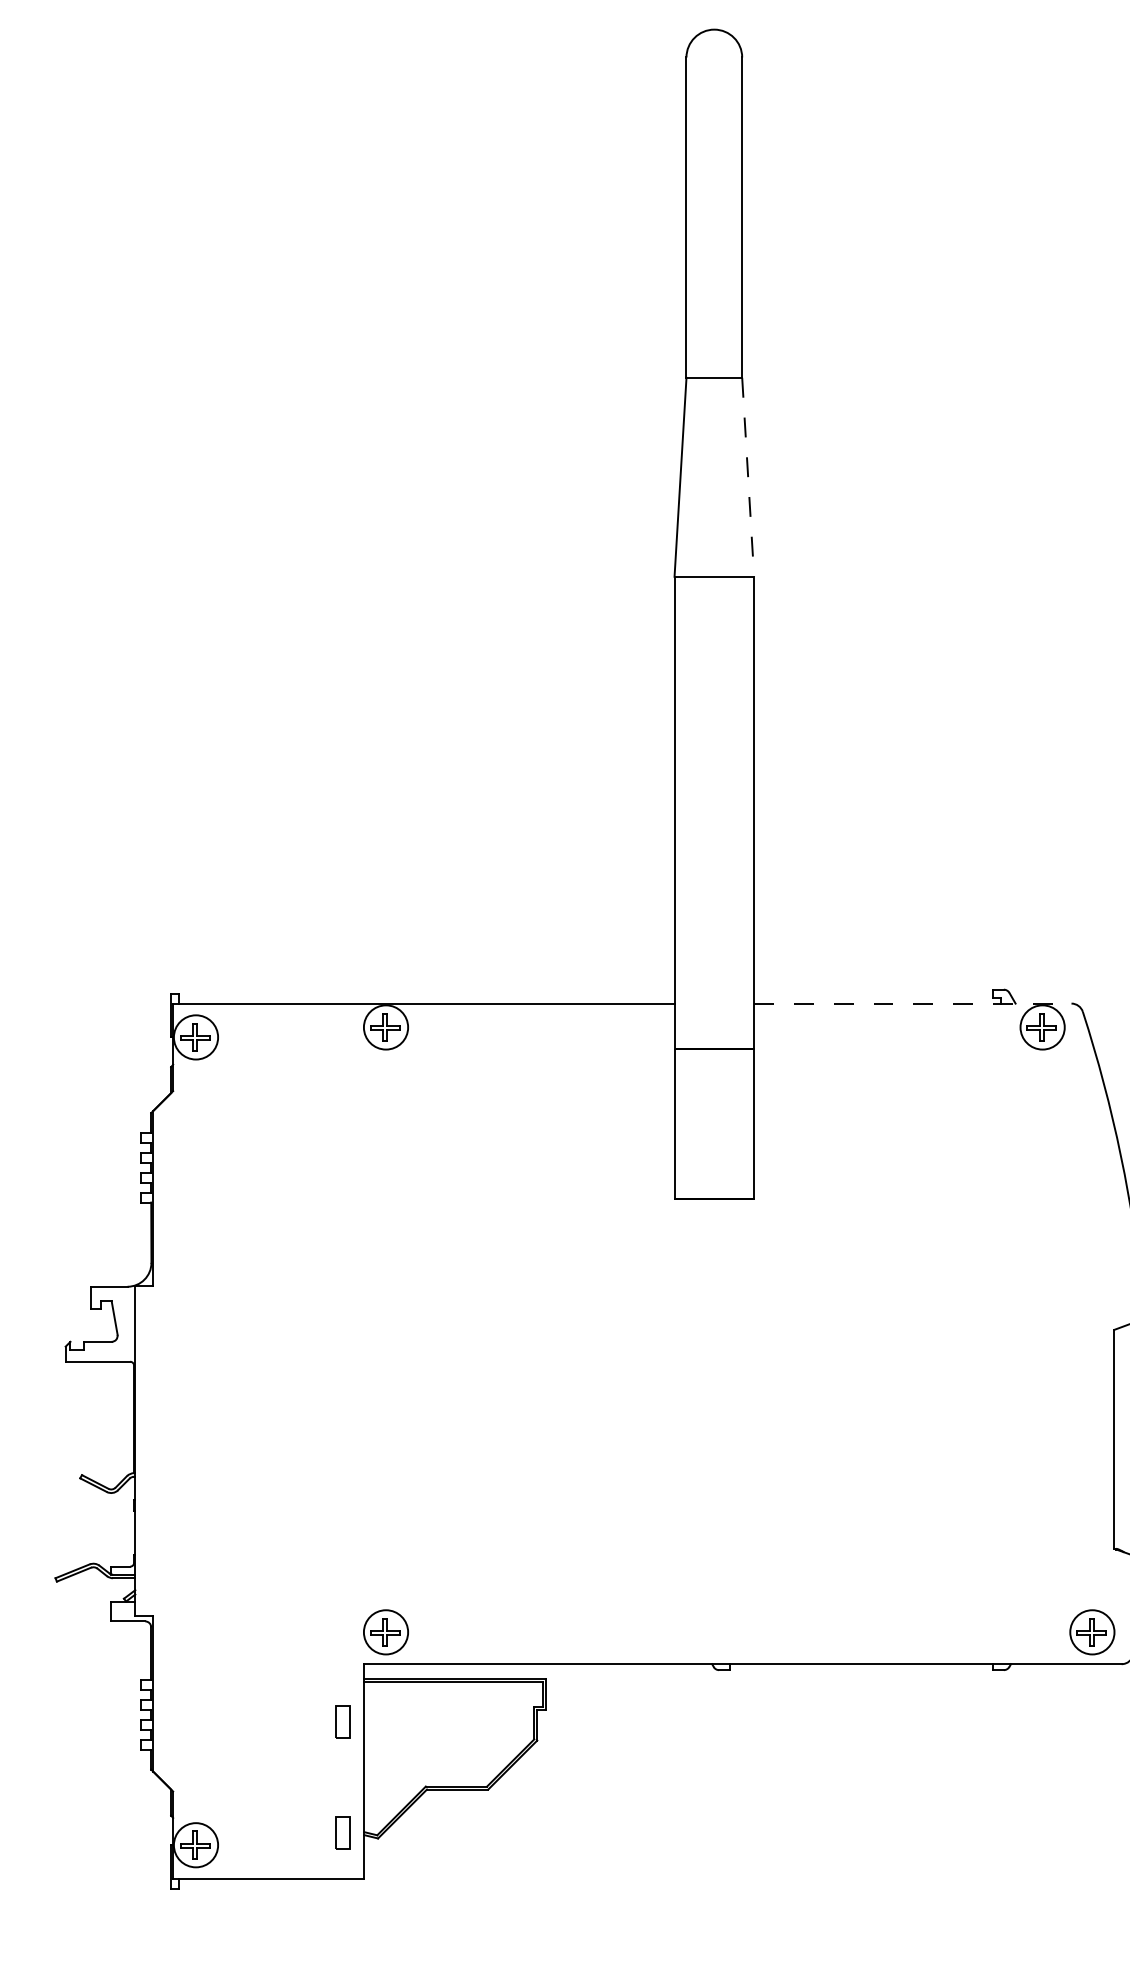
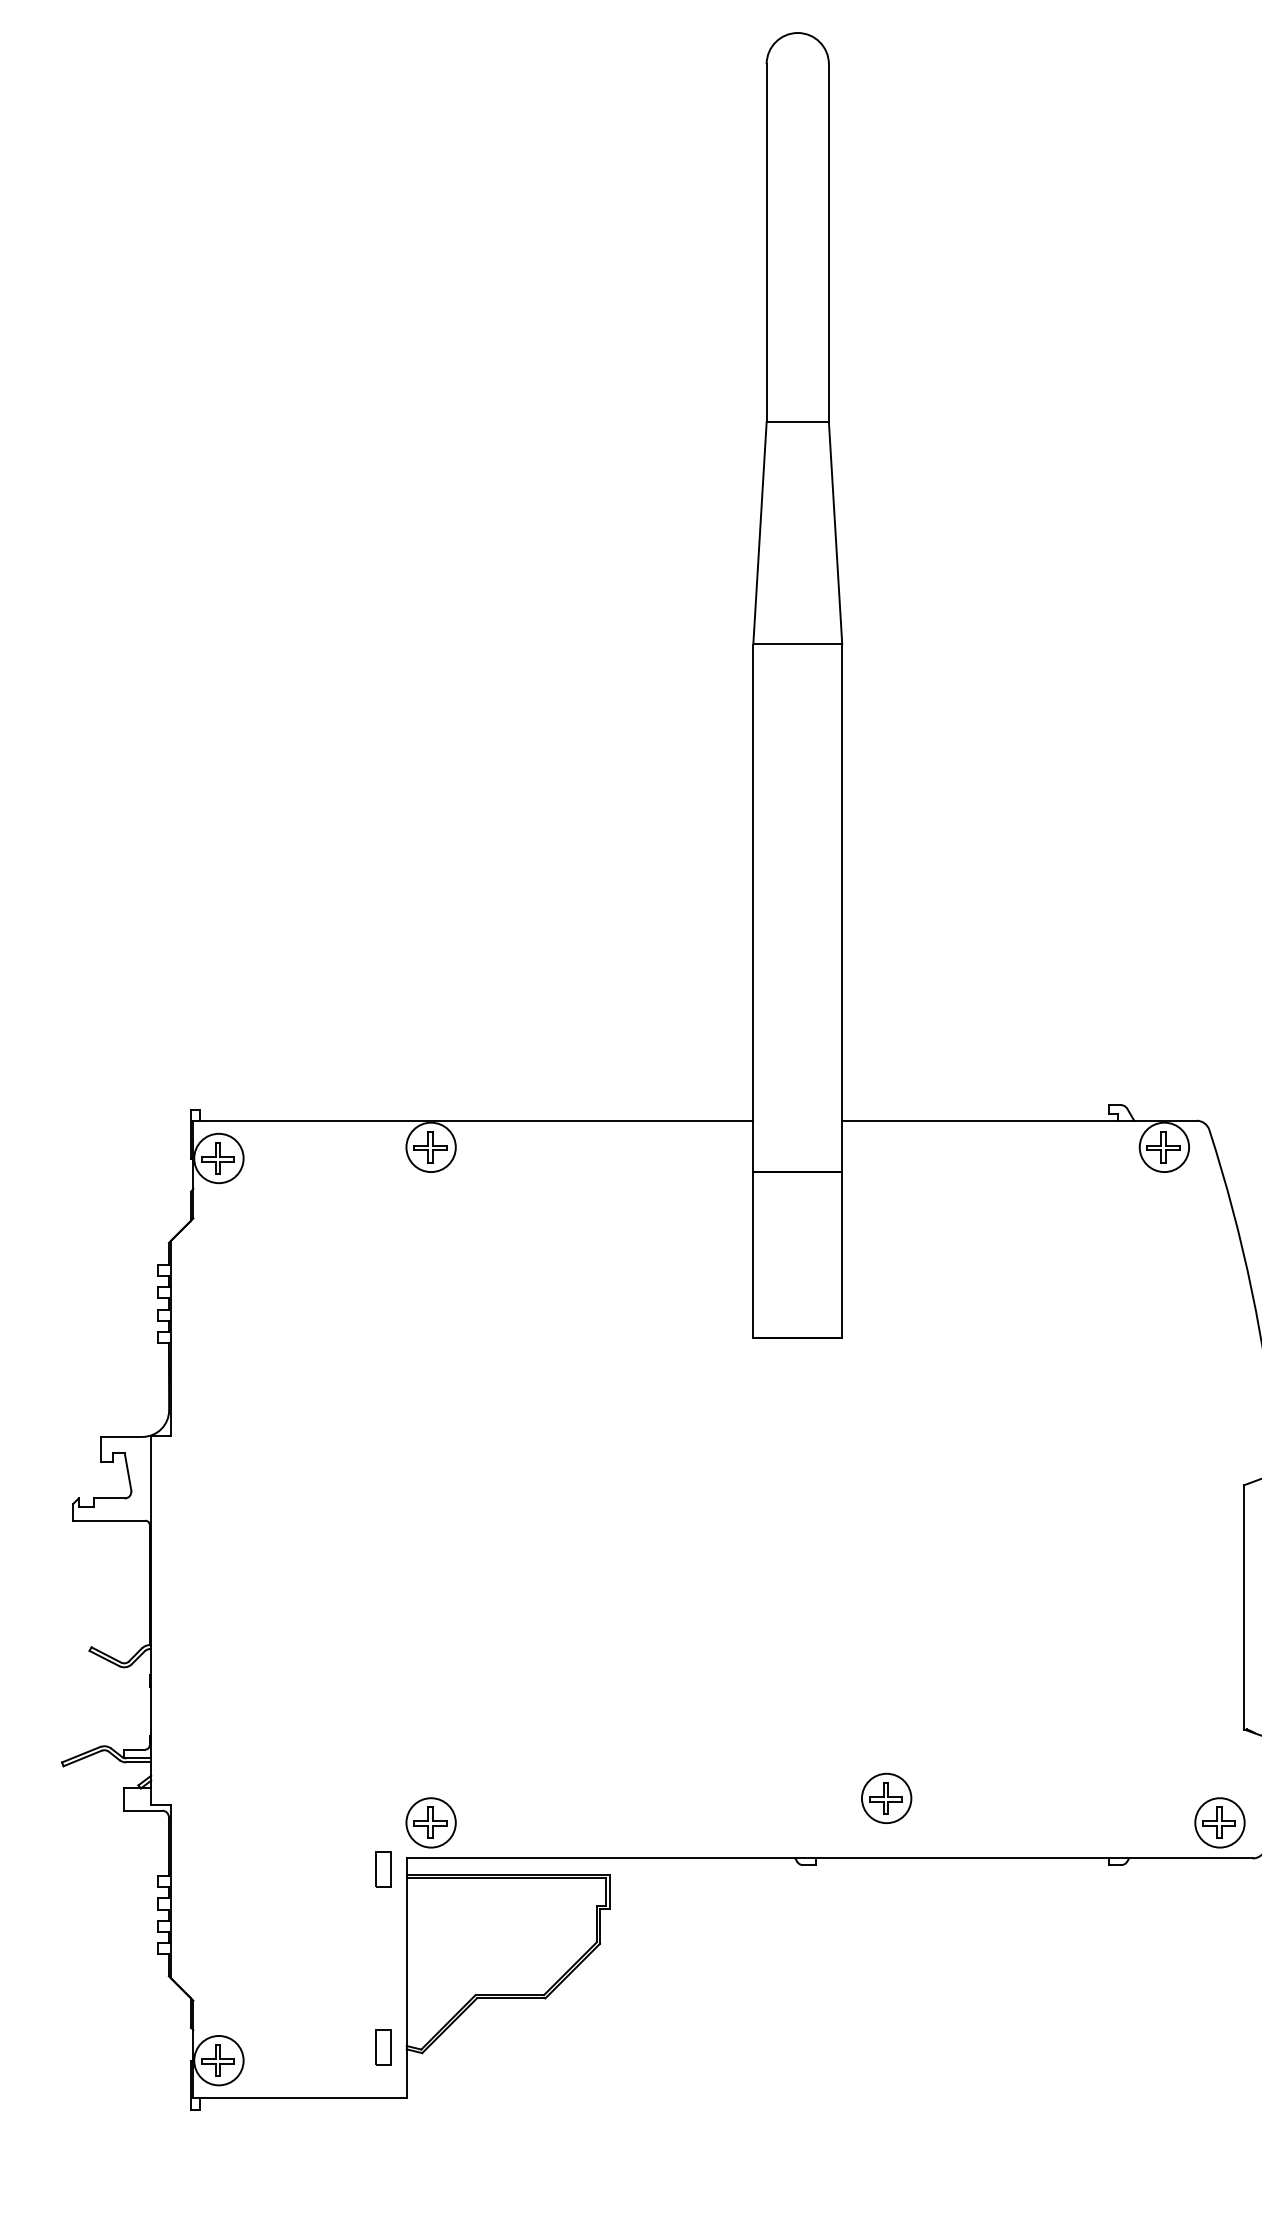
line: (748, 477) -> (835, 533), dashed -> solid
line: (912, 1003) -> (1019, 1120), dashed -> solid
part: (793, 1610) -> (886, 1798), added
part: (342, 1721) -> (382, 1868), moved

